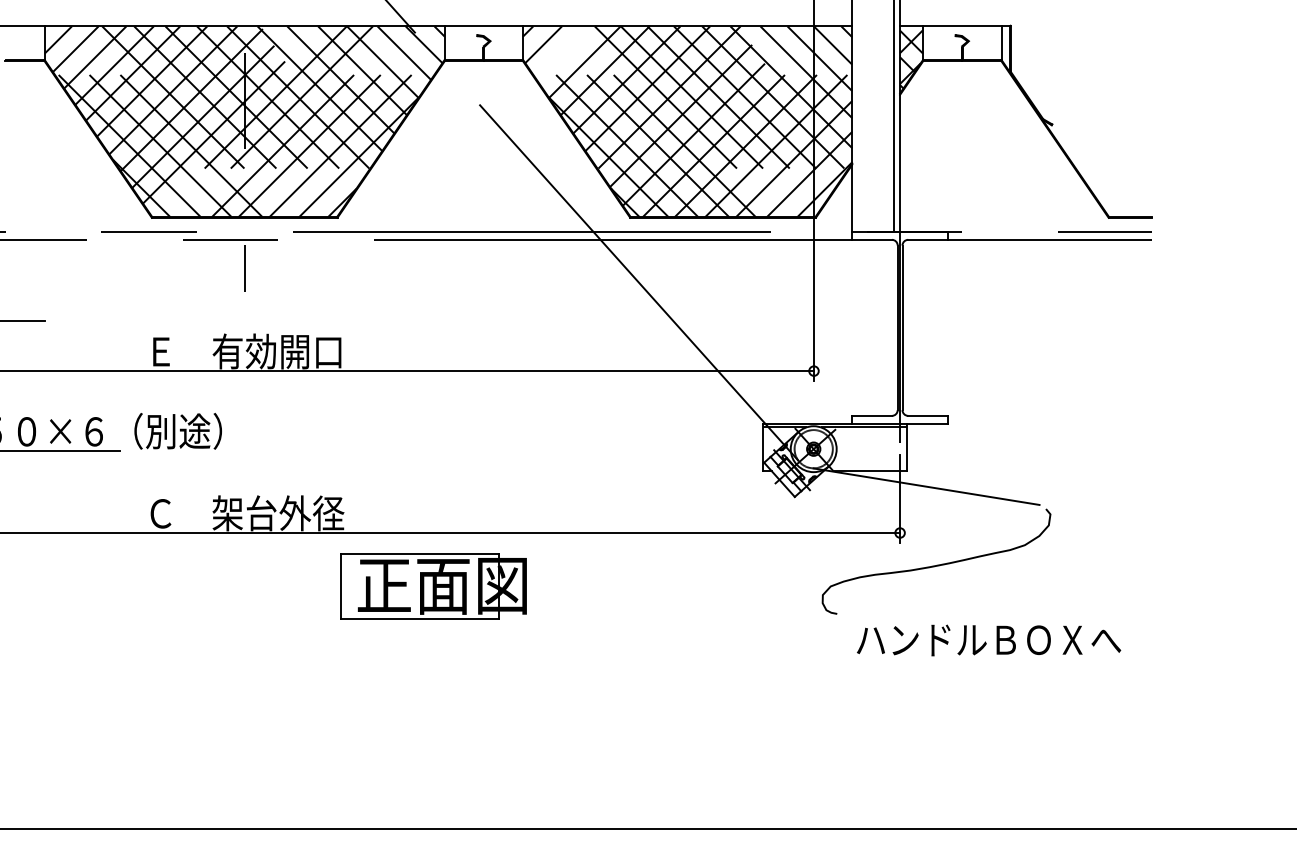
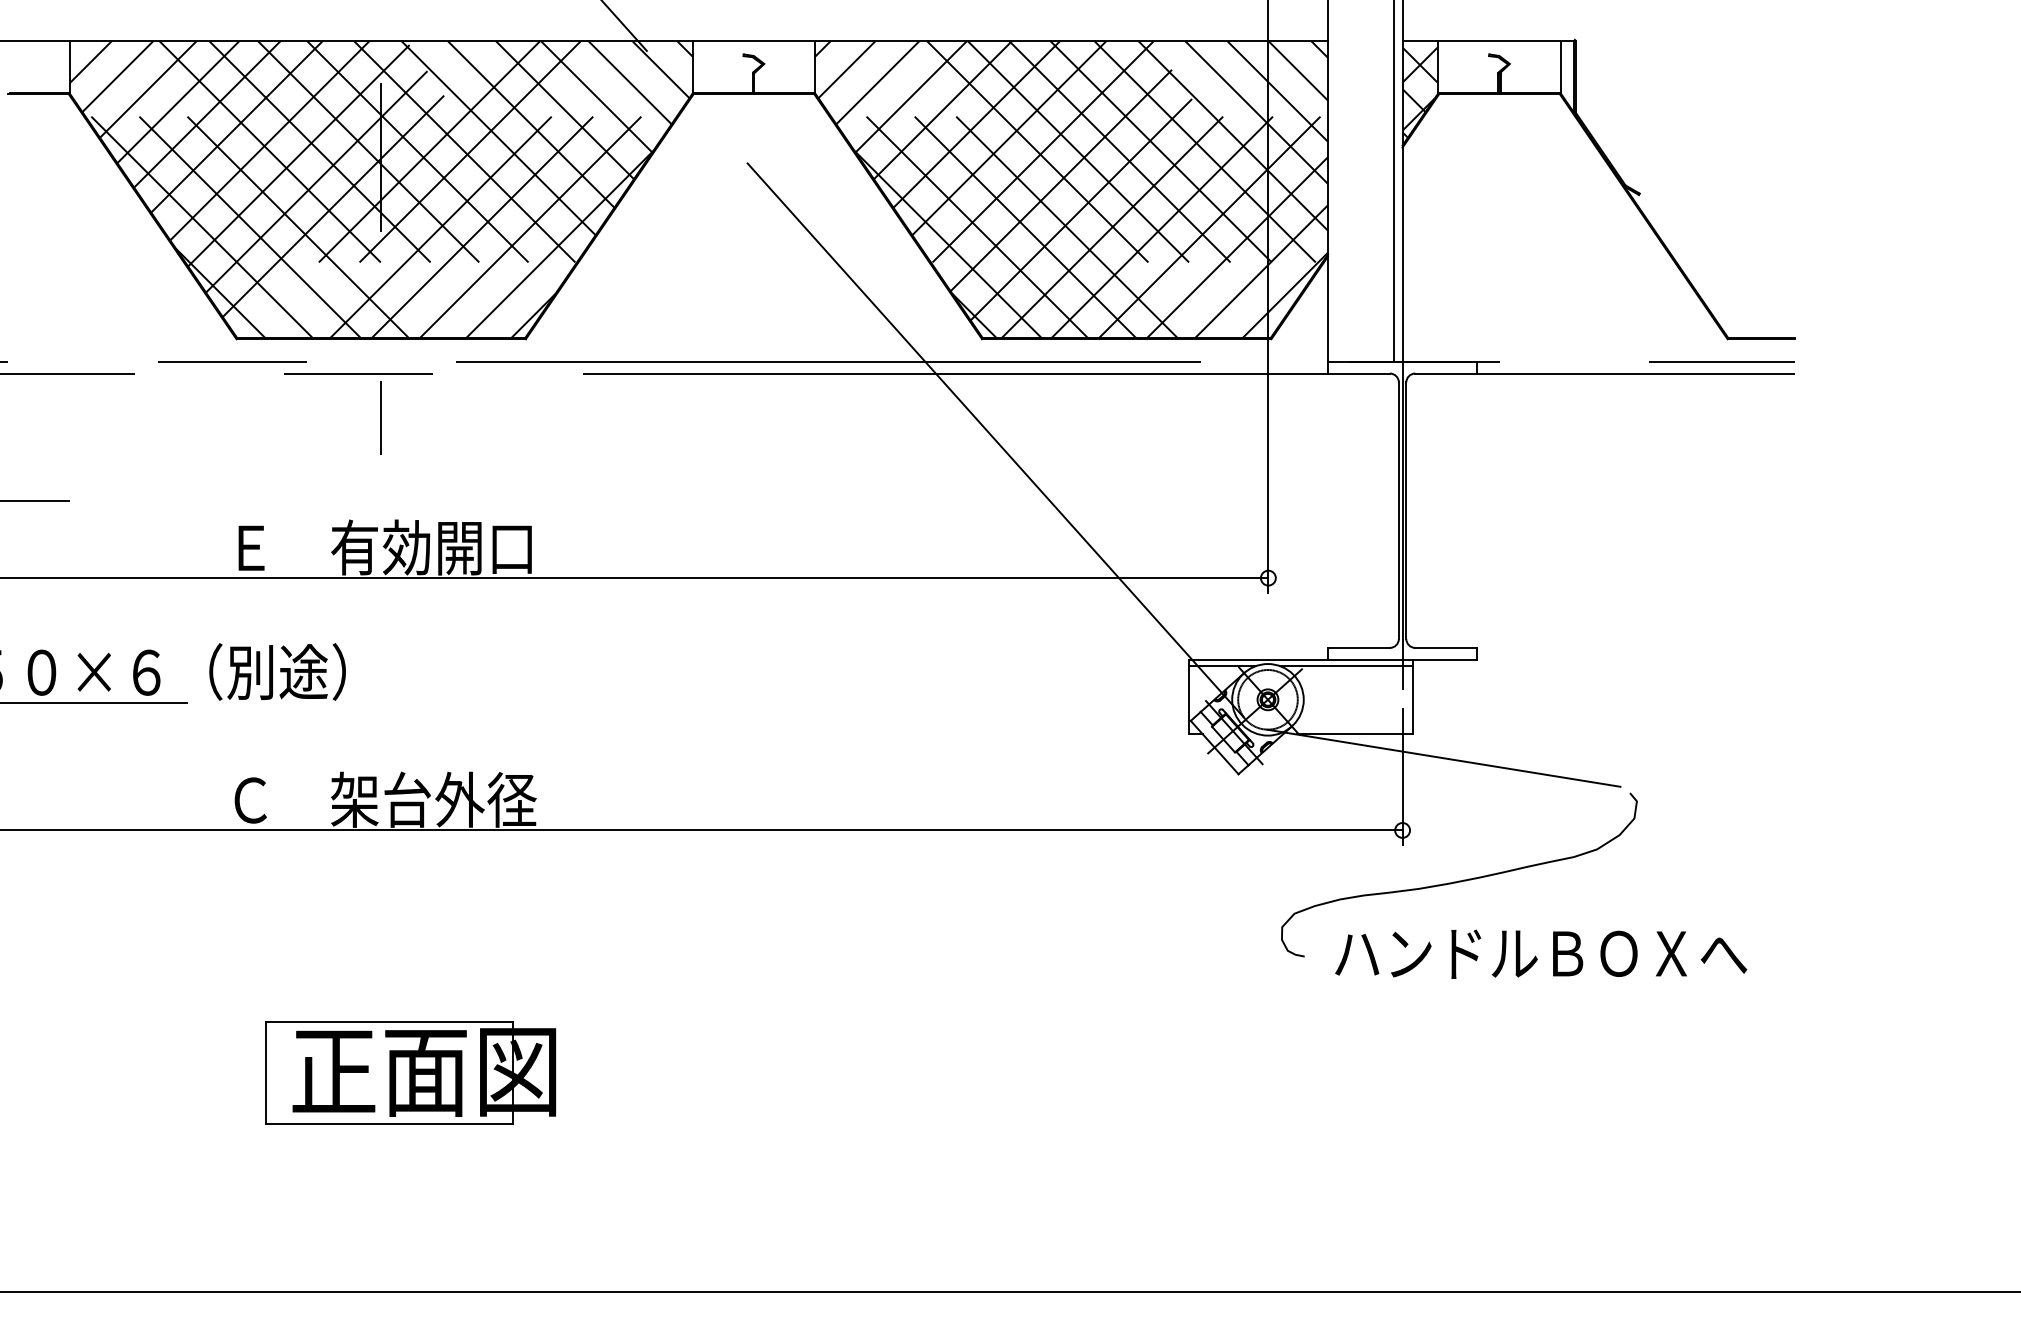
line: (563, 52) -> (878, 81), added
part: (433, 586) -> (410, 1072), moved
text: (989, 640) -> (1541, 954), moved

